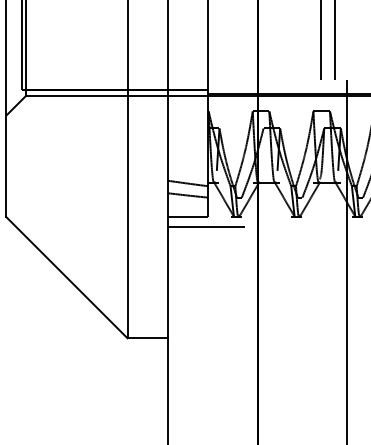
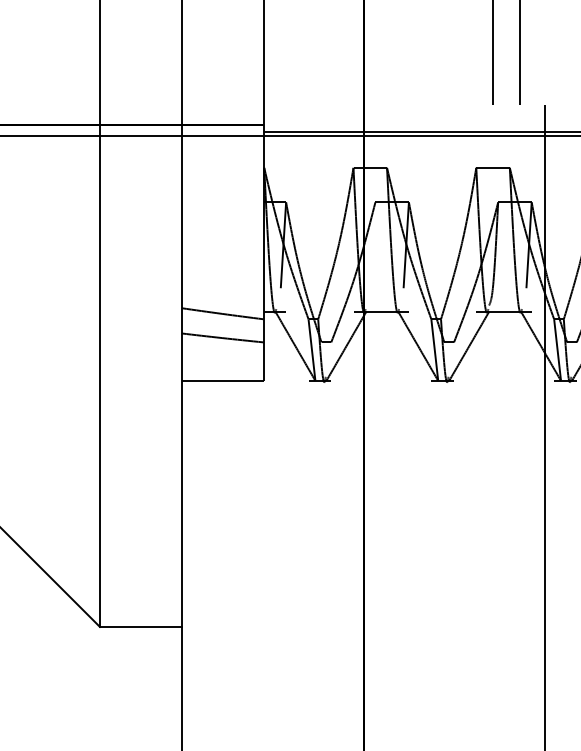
line: (205, 226) -> (257, 400), removed

